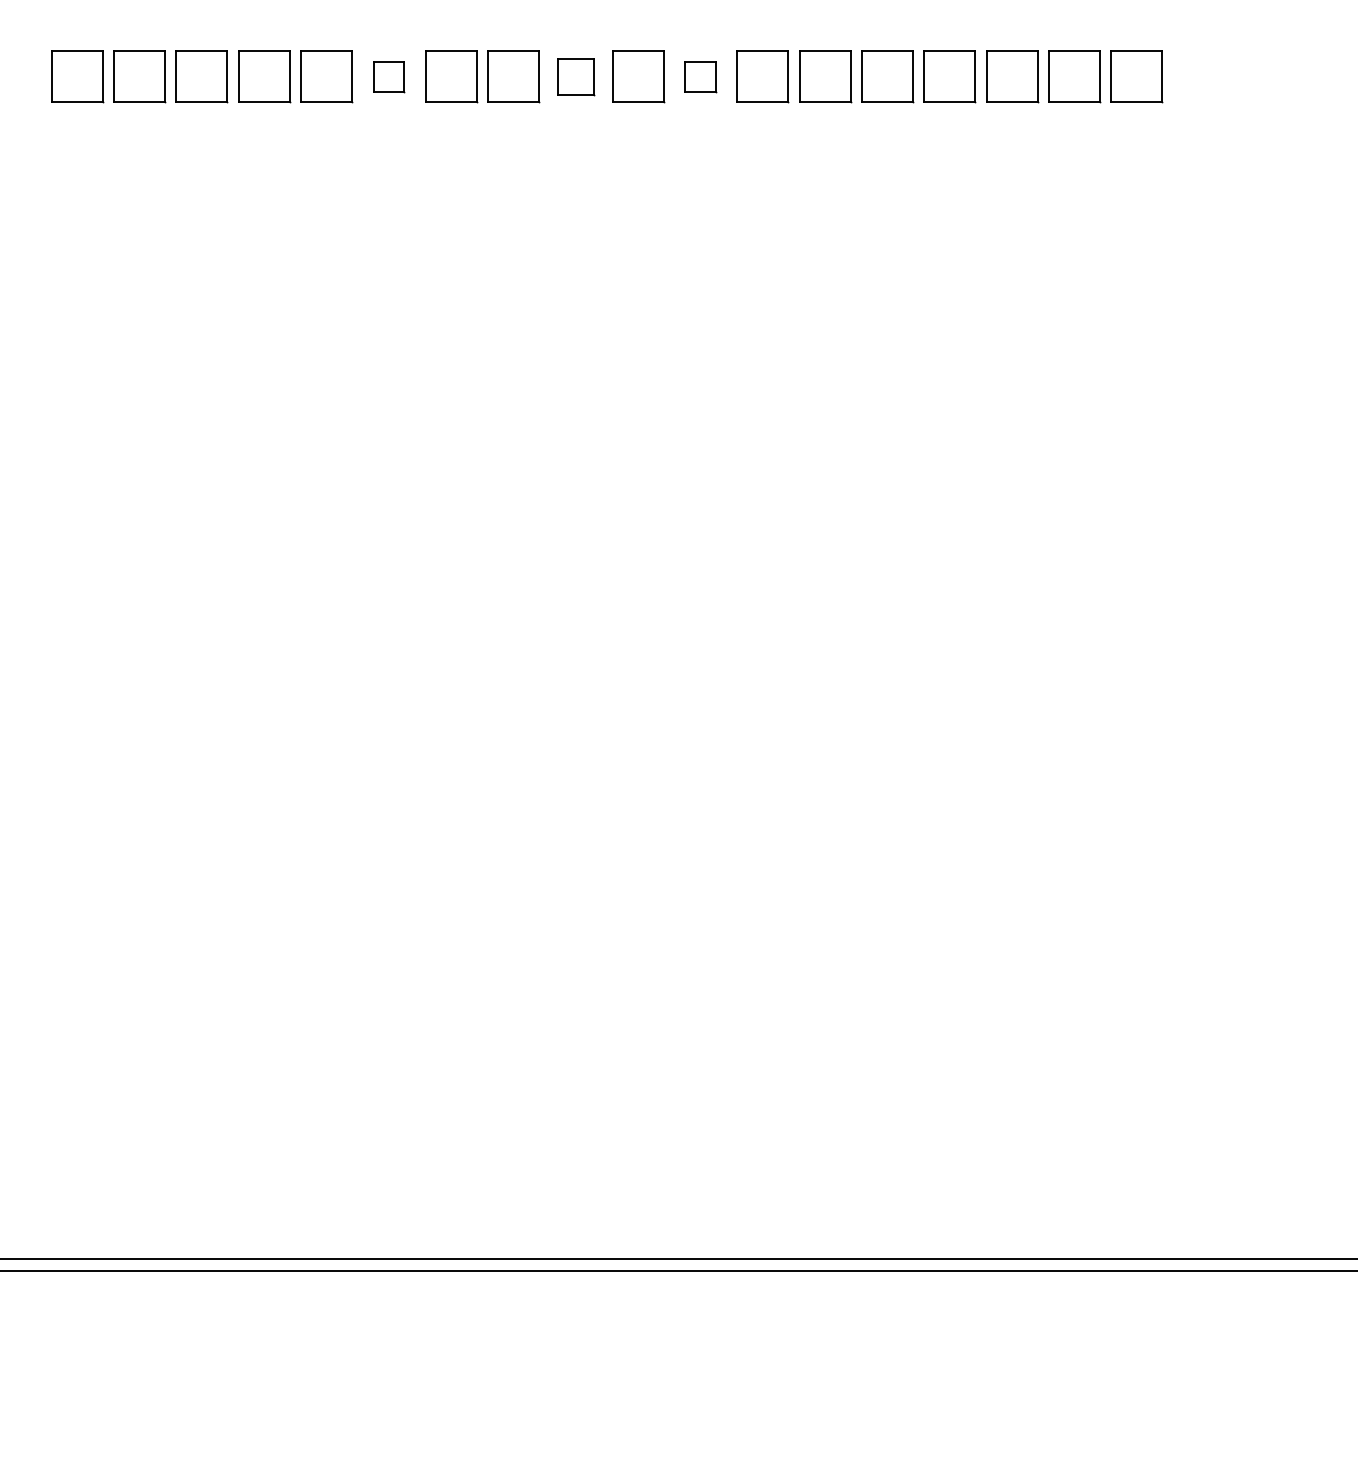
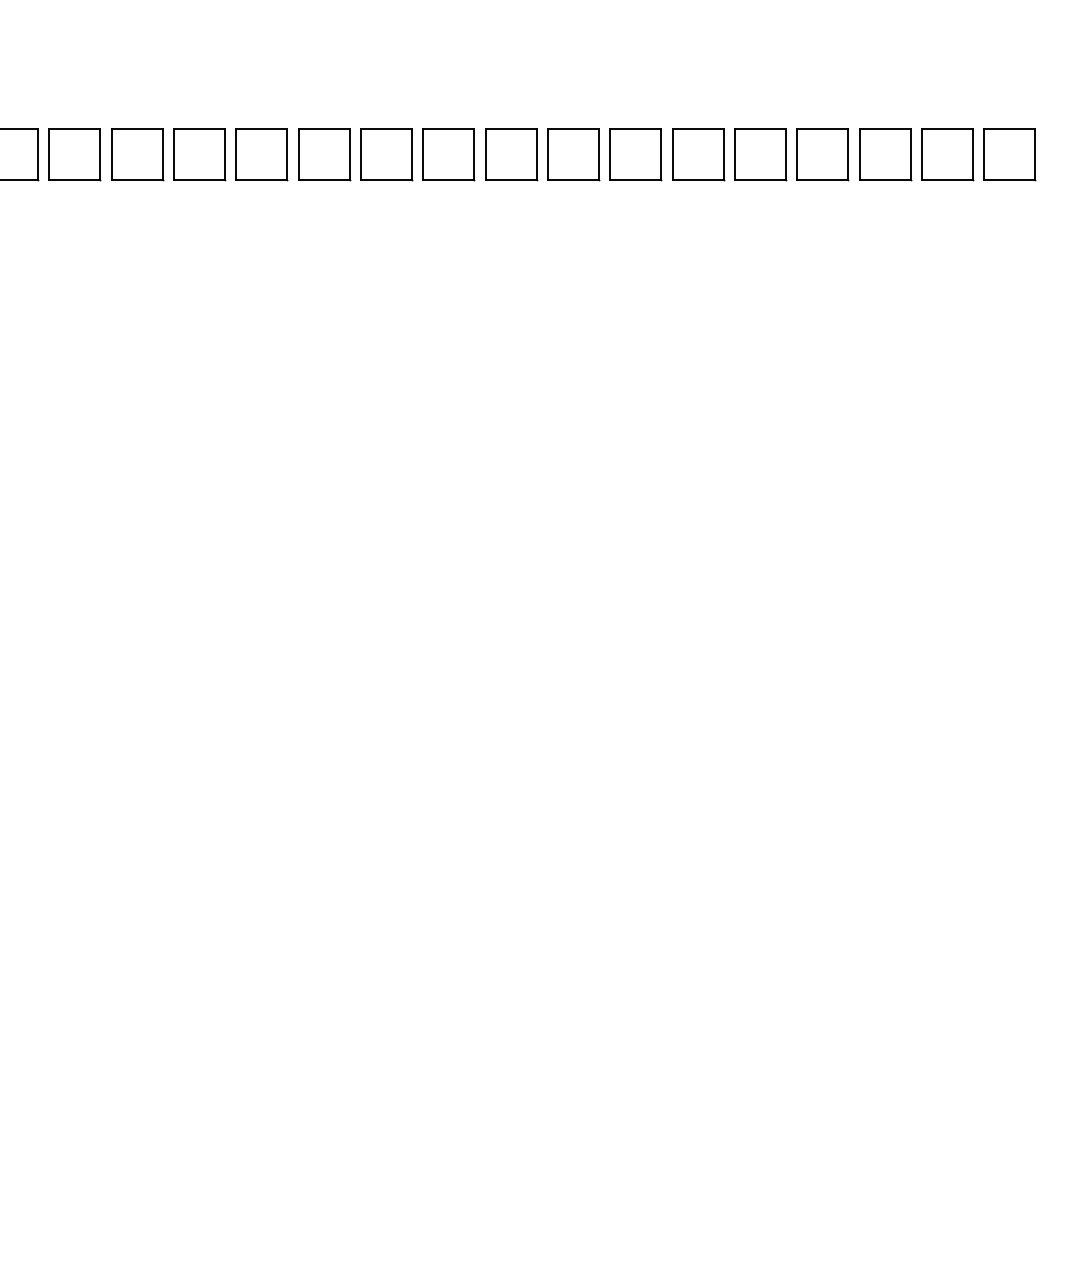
part: (388, 76) -> (261, 153), size x1.67
part: (575, 76) -> (448, 153), size x1.43
part: (700, 76) -> (573, 153), size x1.67

